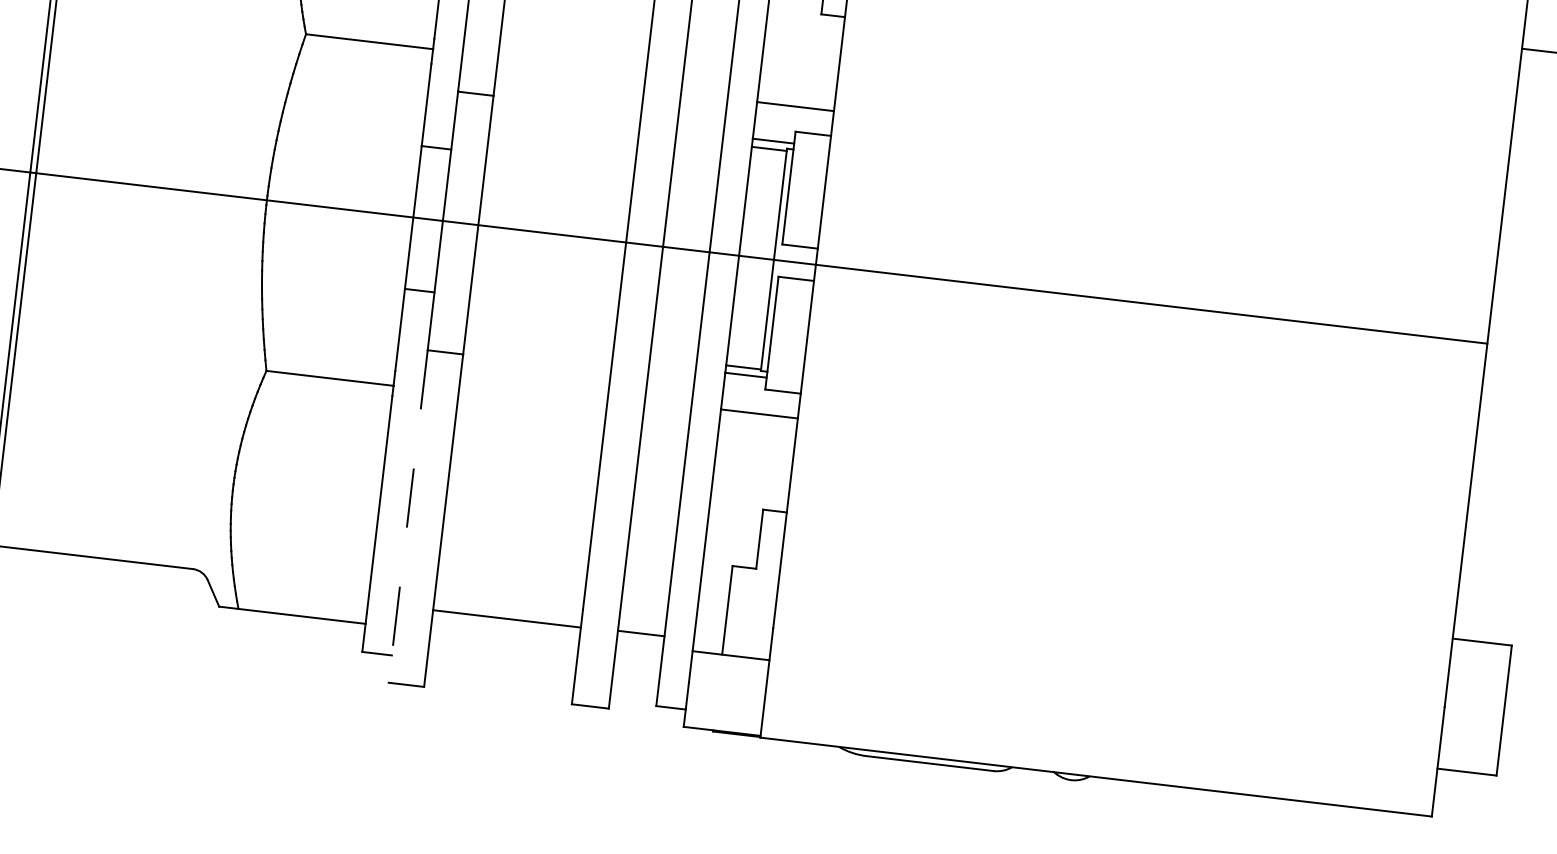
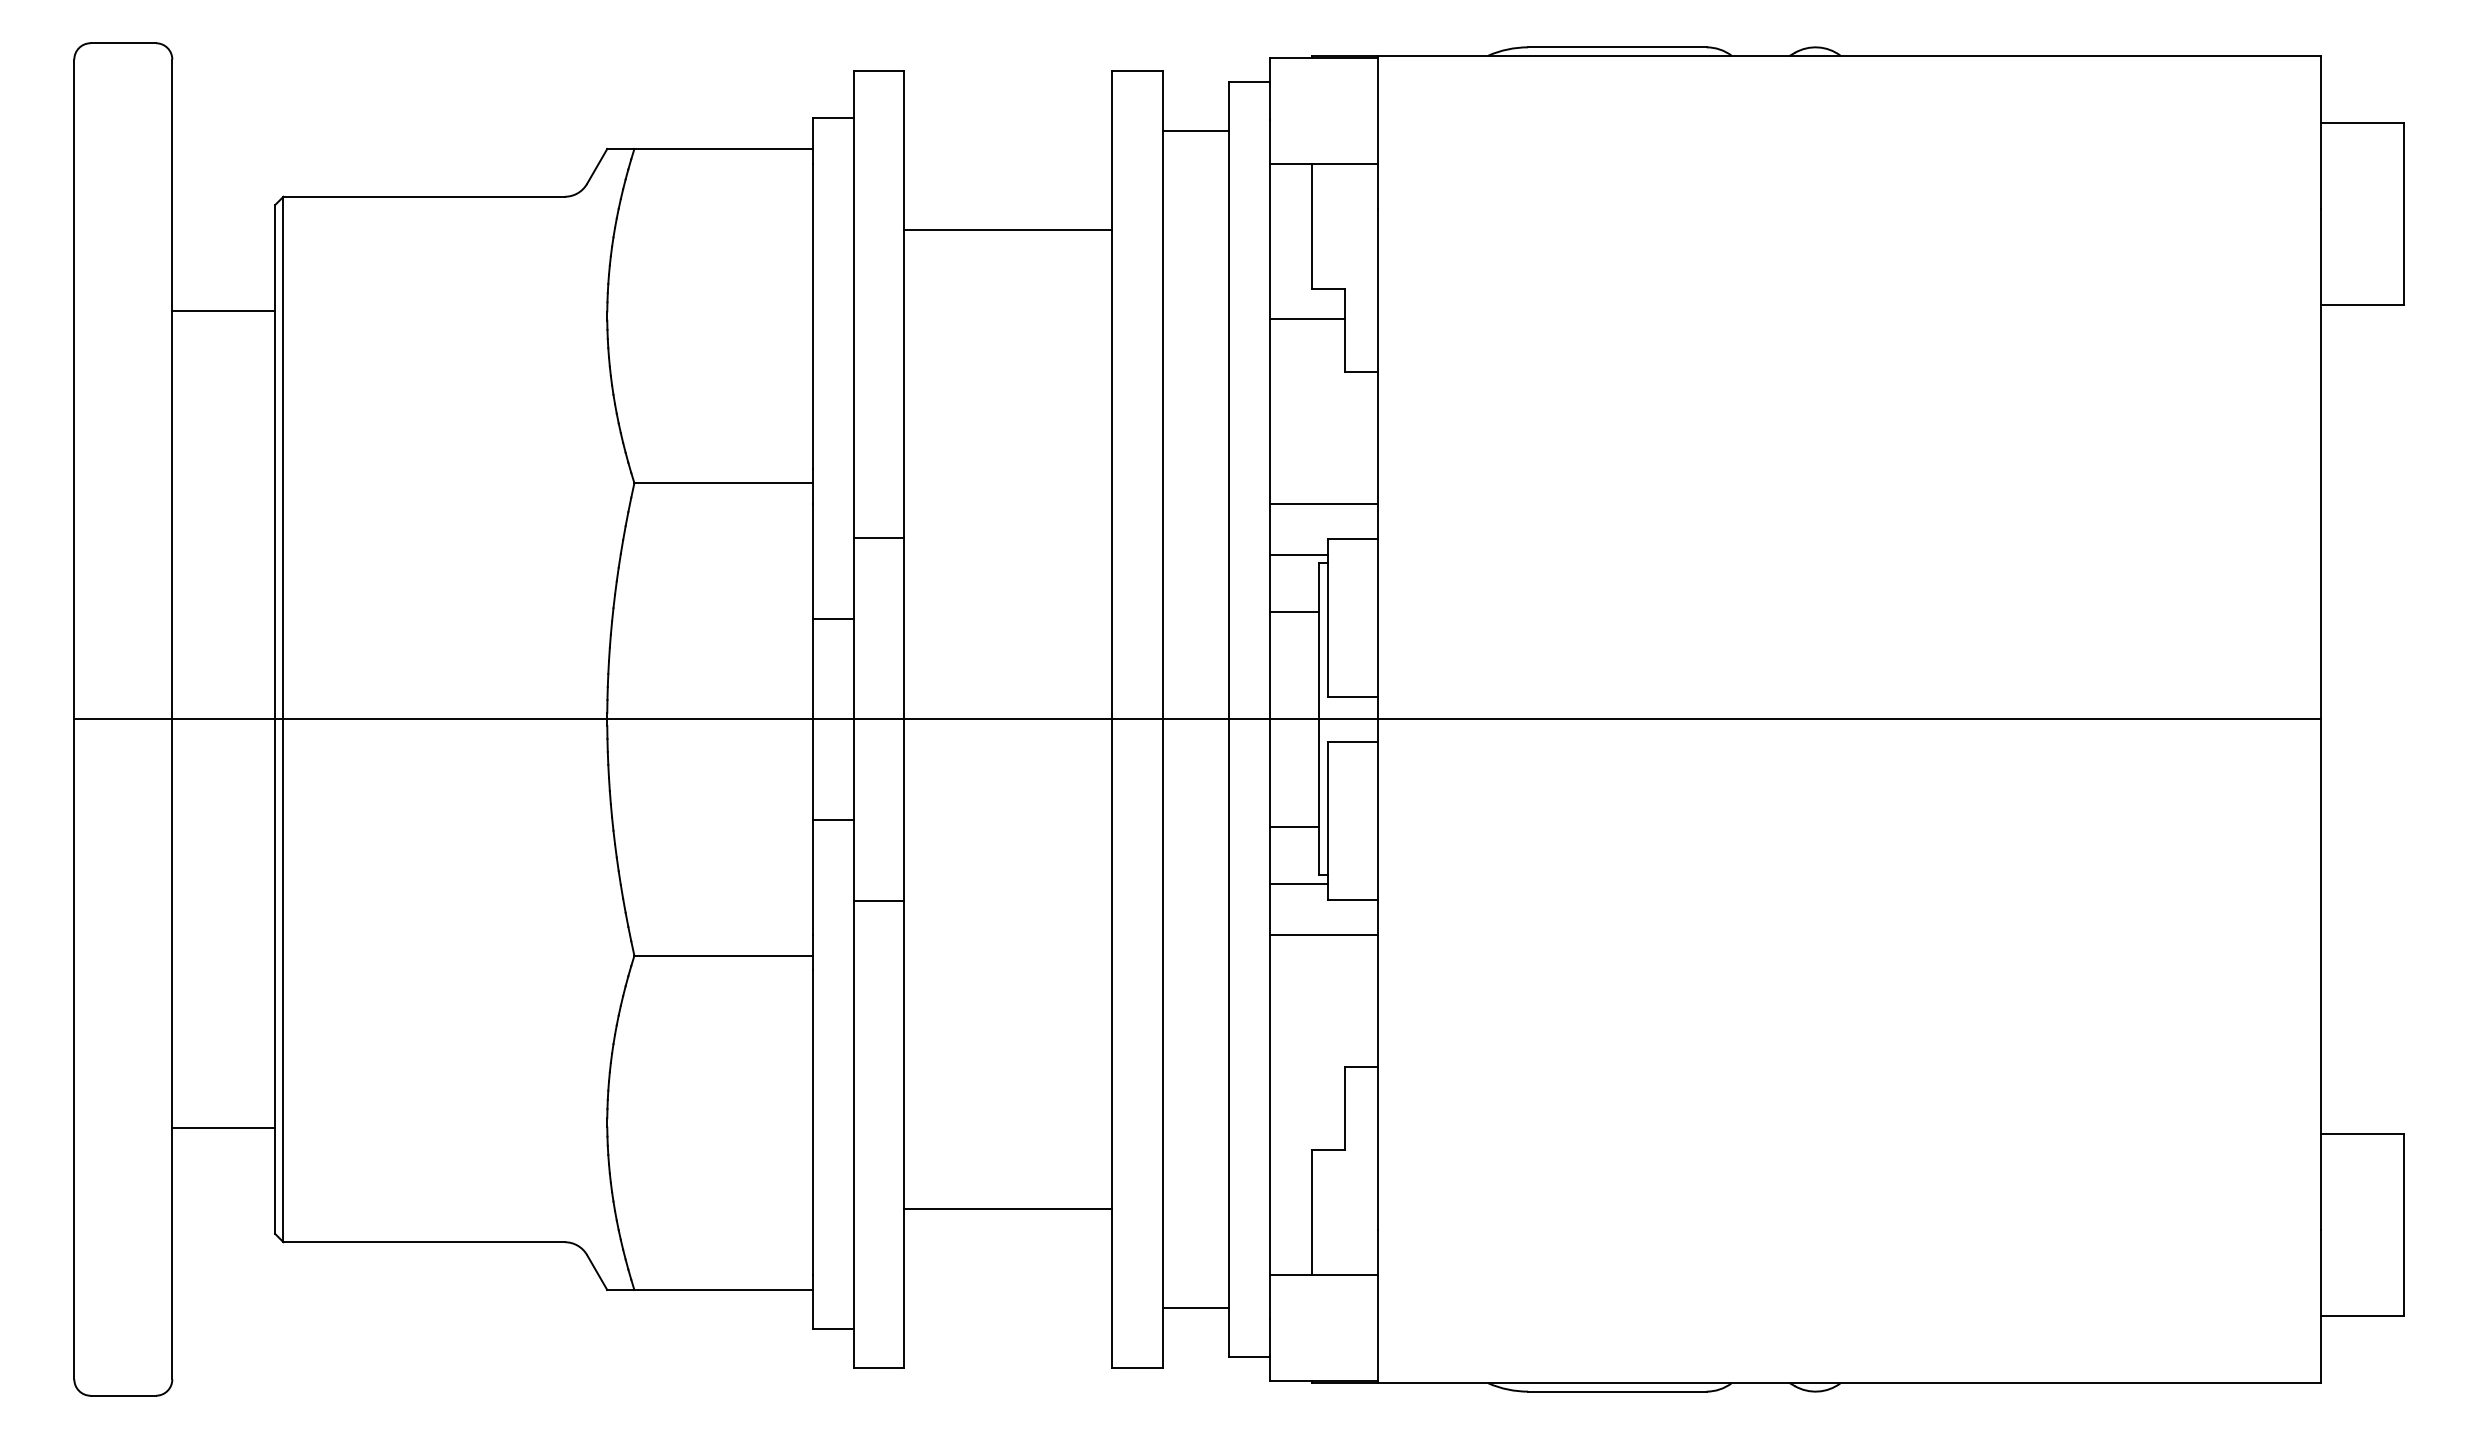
line: (769, 148) -> (1294, 611), moved
line: (743, 367) -> (1294, 827), moved
line: (408, 516) -> (854, 1134), dashed -> solid
line: (506, 619) -> (1007, 1209), moved
line: (640, 633) -> (1195, 1307), moved

